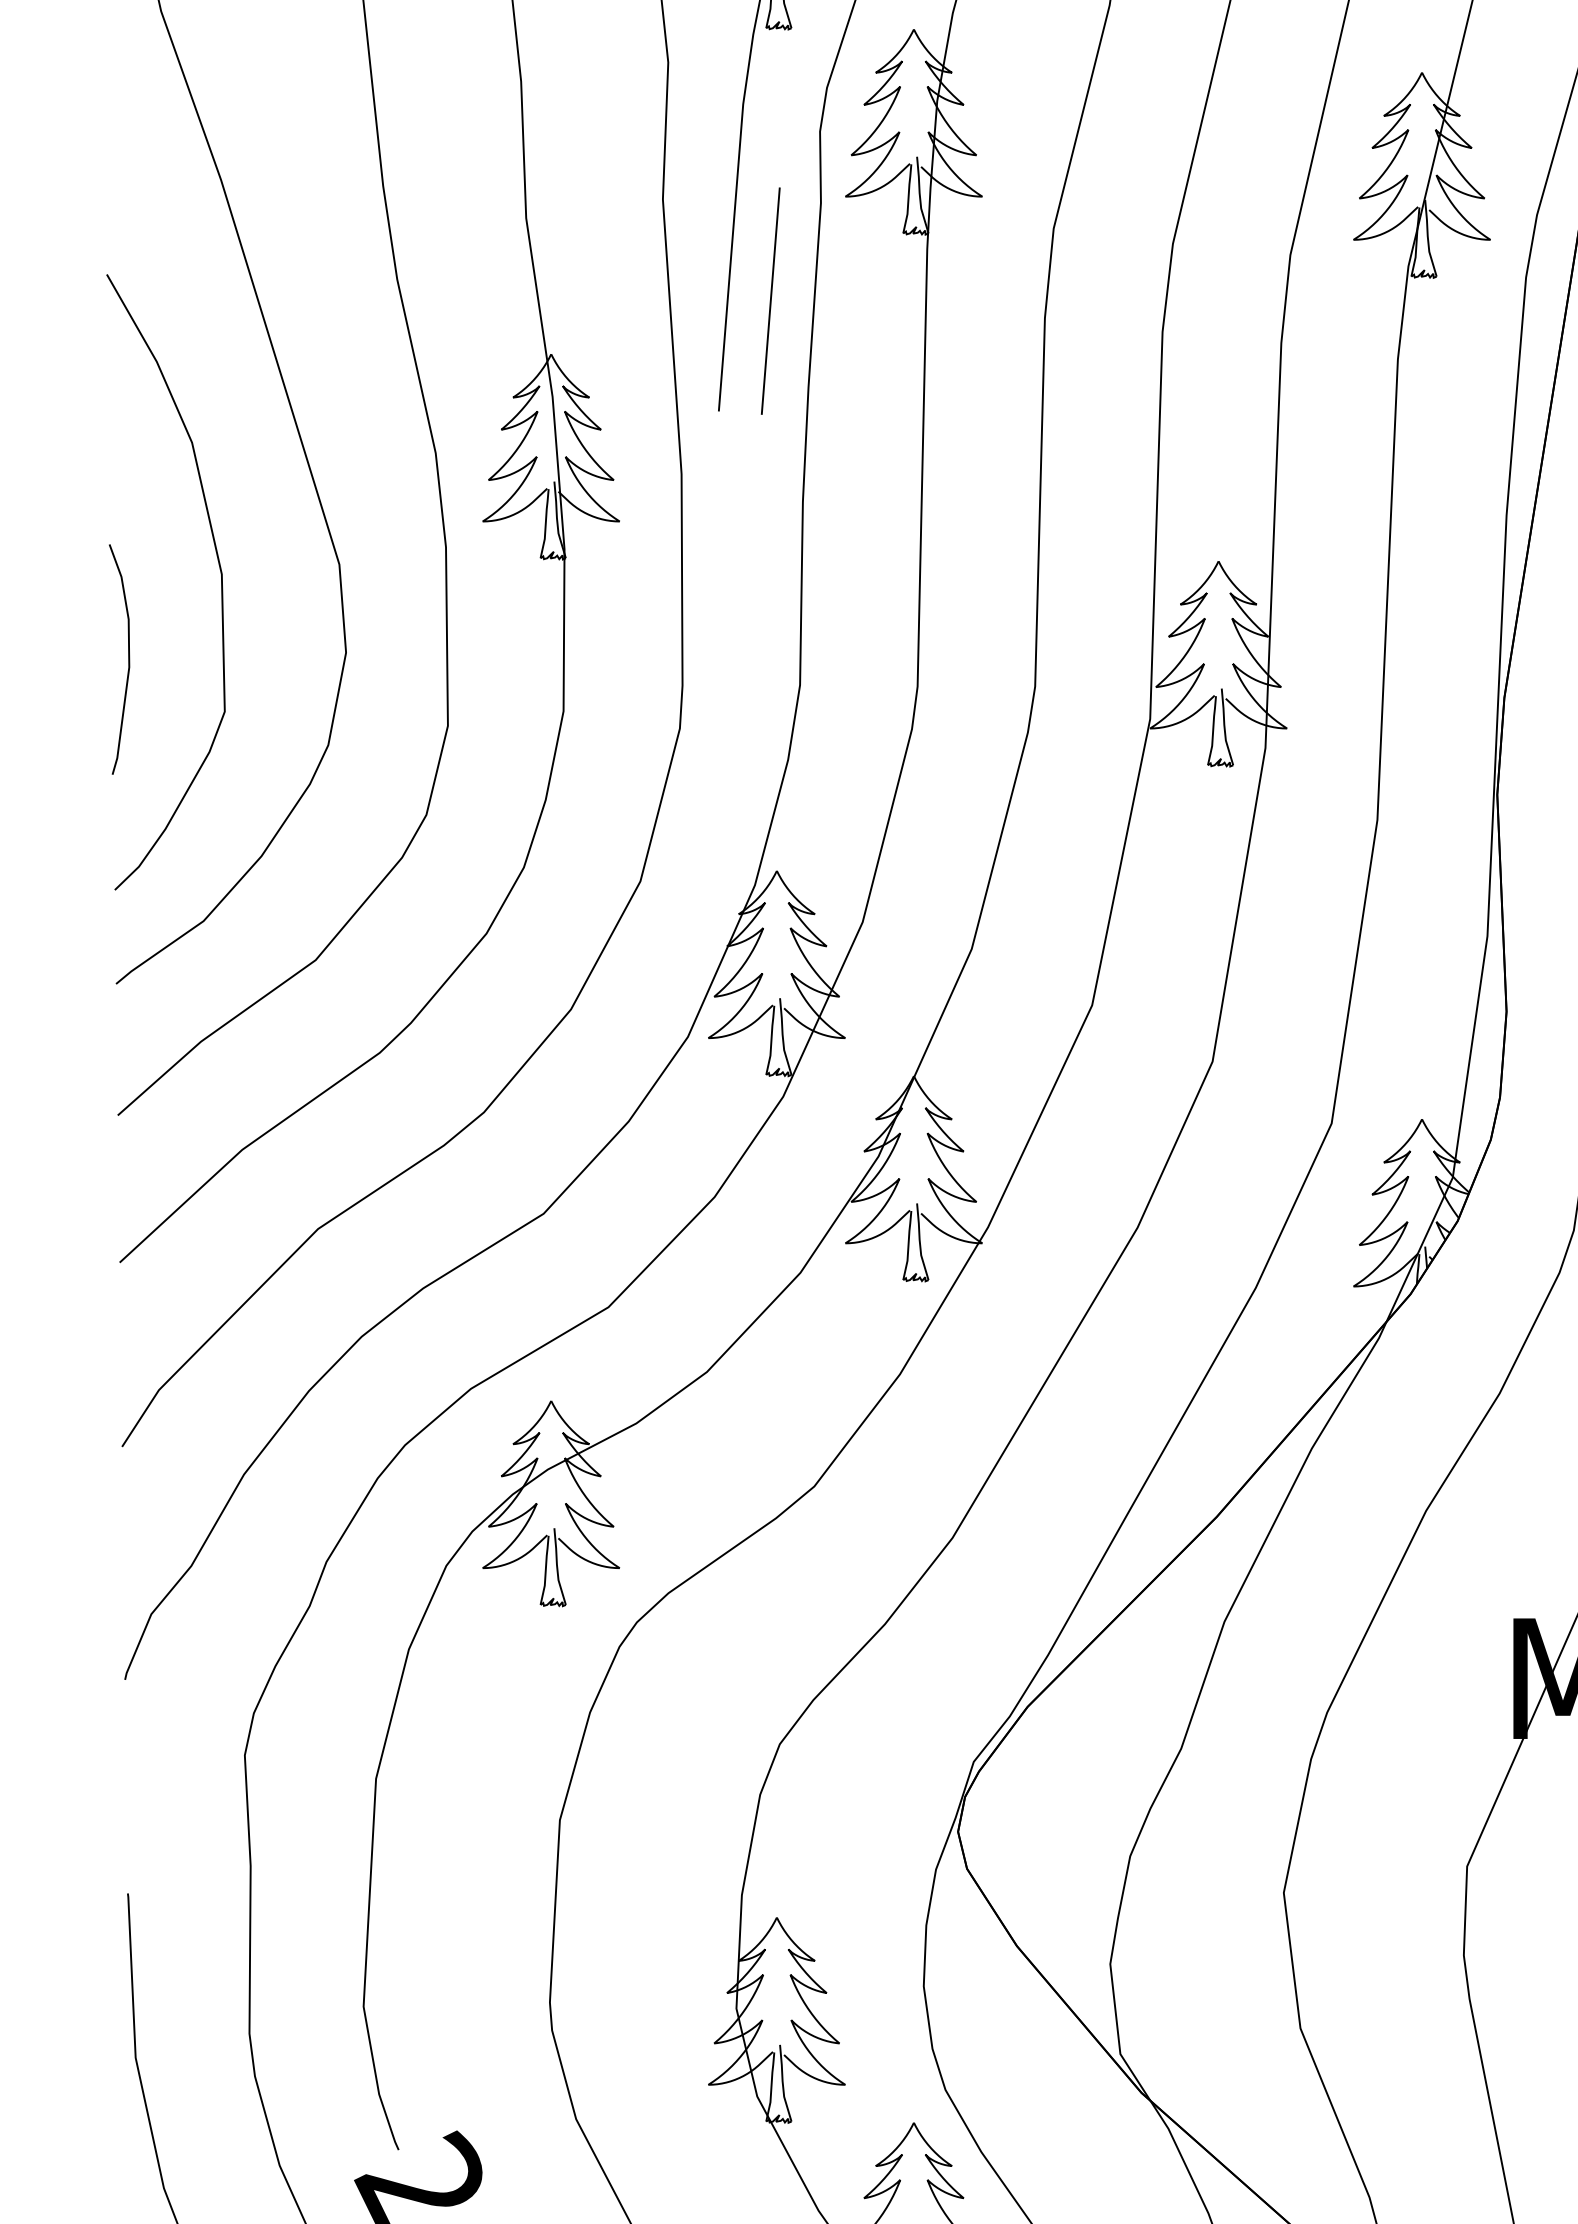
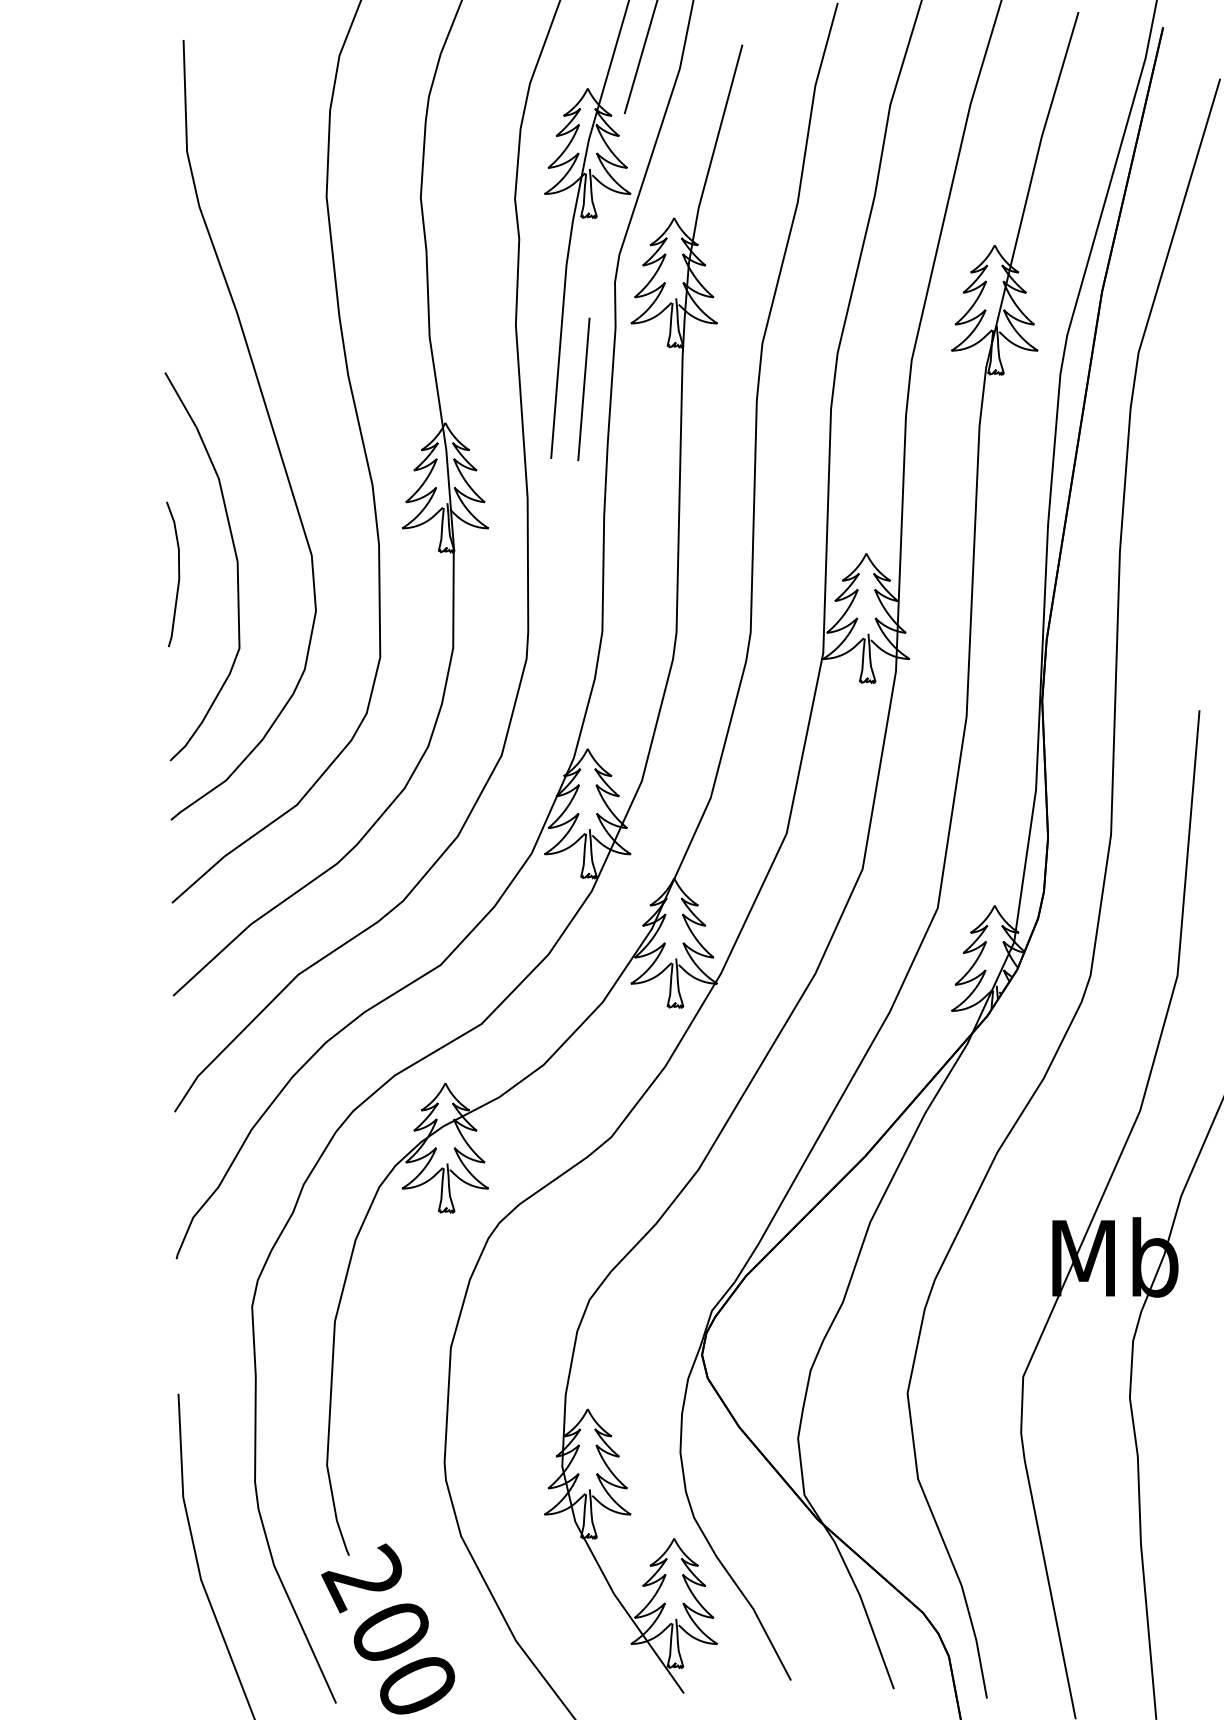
curve: (128, 659) -> (178, 574), moved

